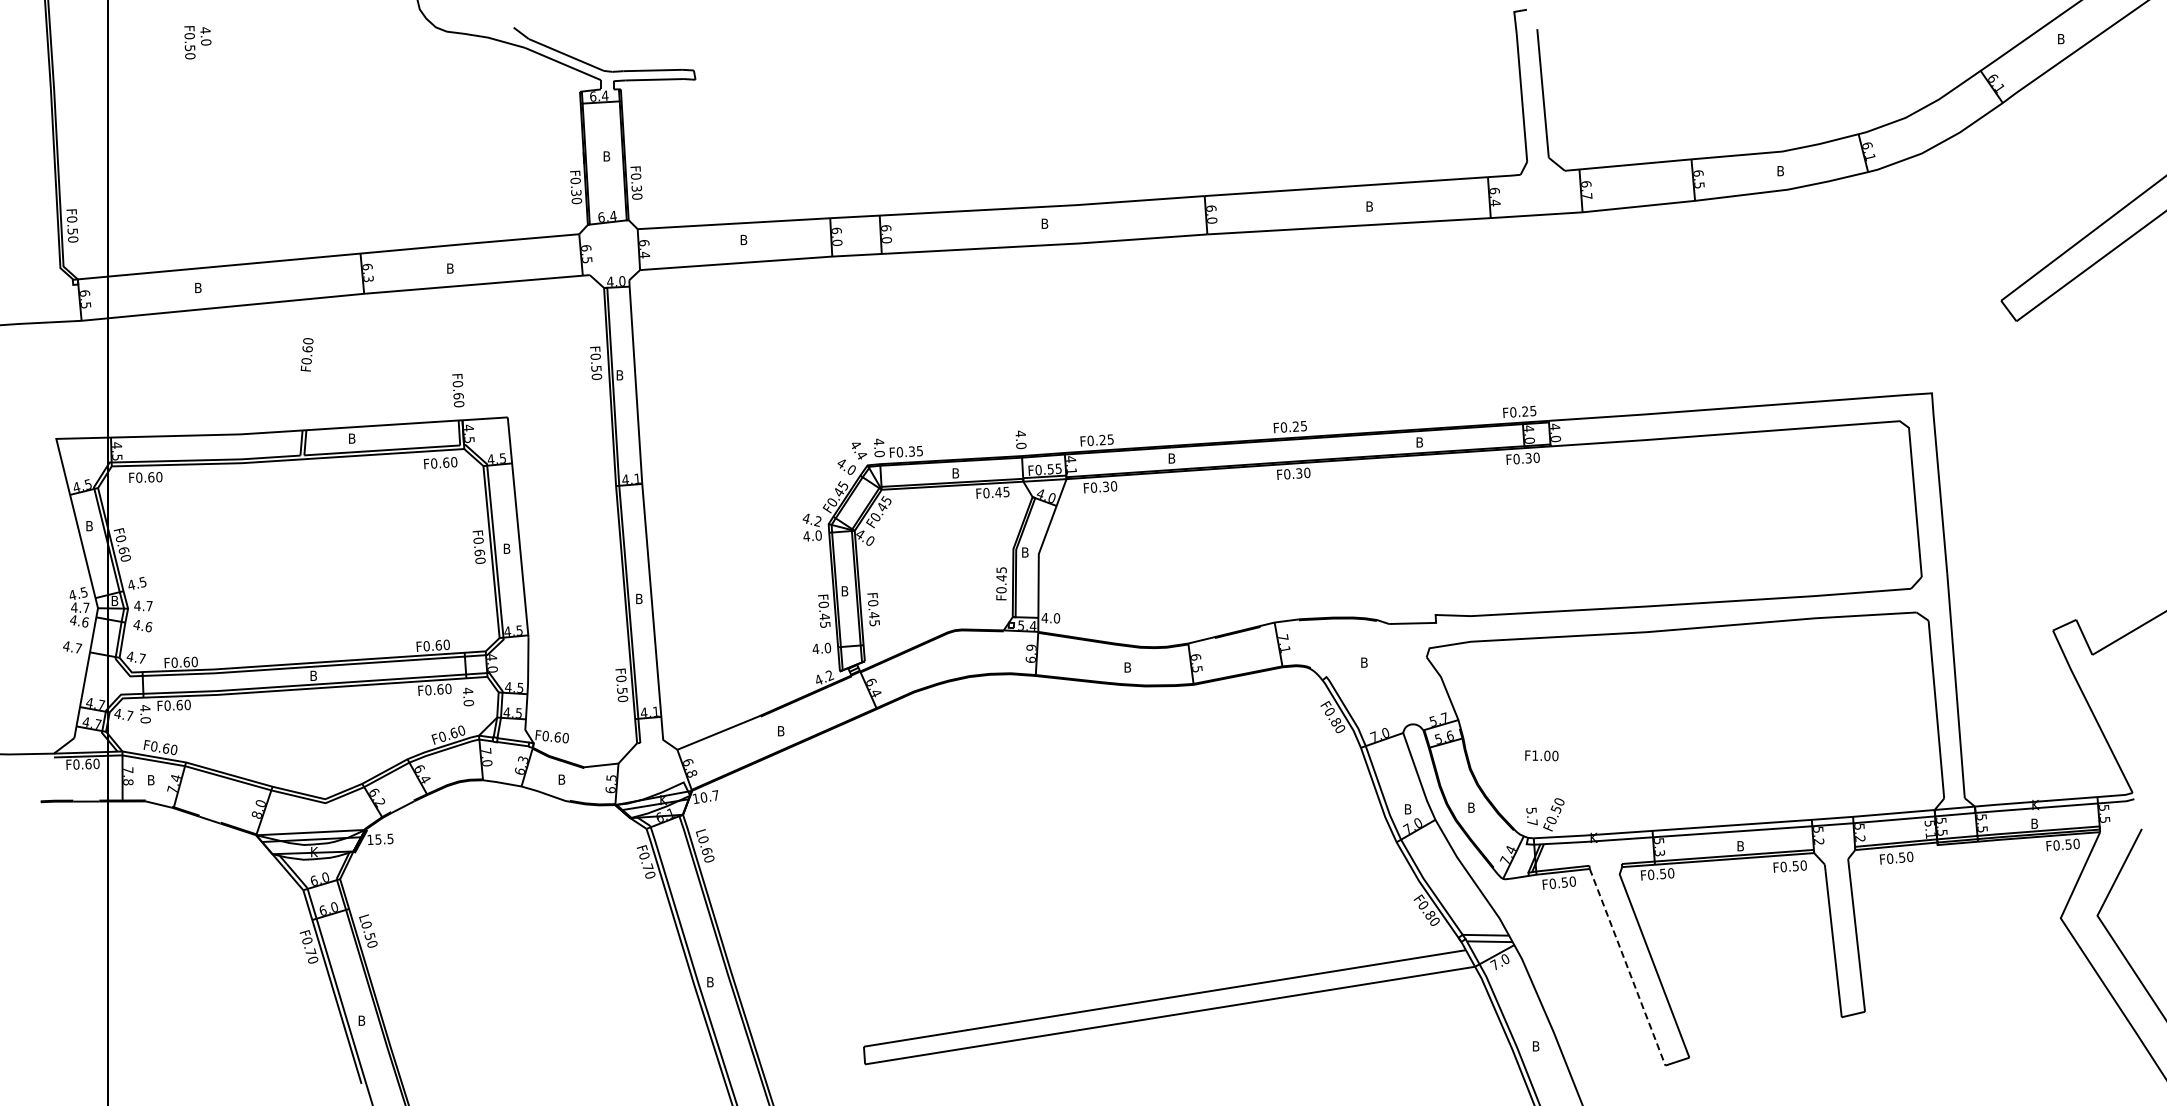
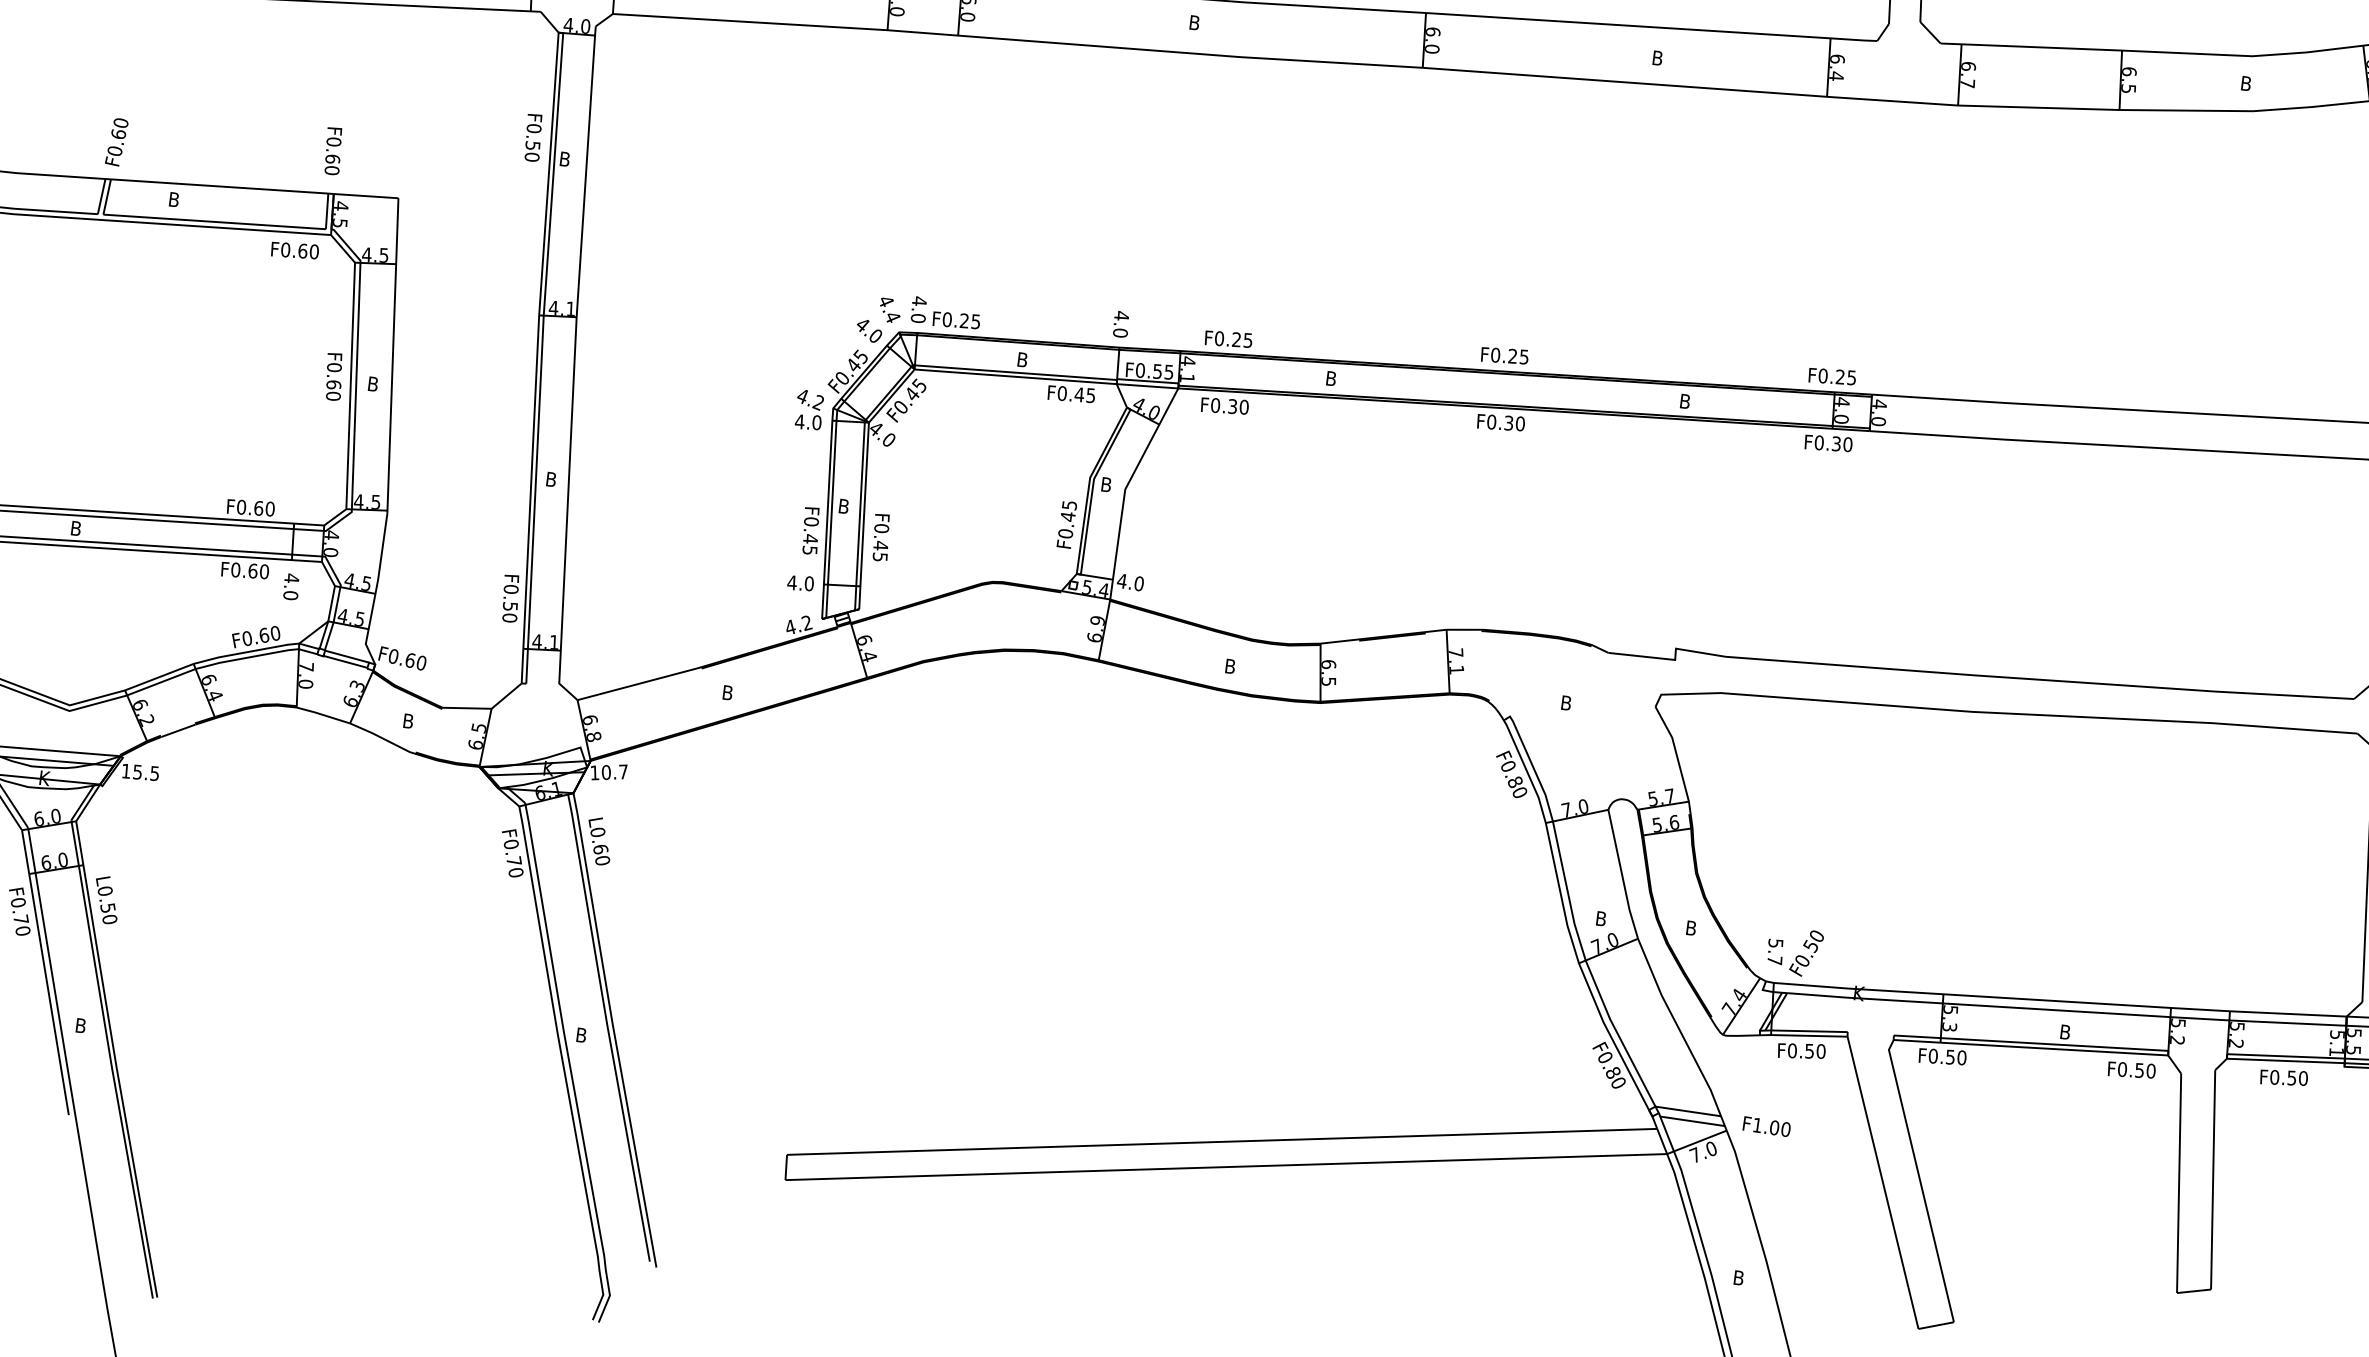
text: (306, 354) -> (116, 141), moved
text: (911, 451) -> (963, 320), F0.35 -> F0.25
text: (1541, 755) -> (1766, 1126), moved
line: (1627, 967) -> (1882, 1183), dashed -> solid

